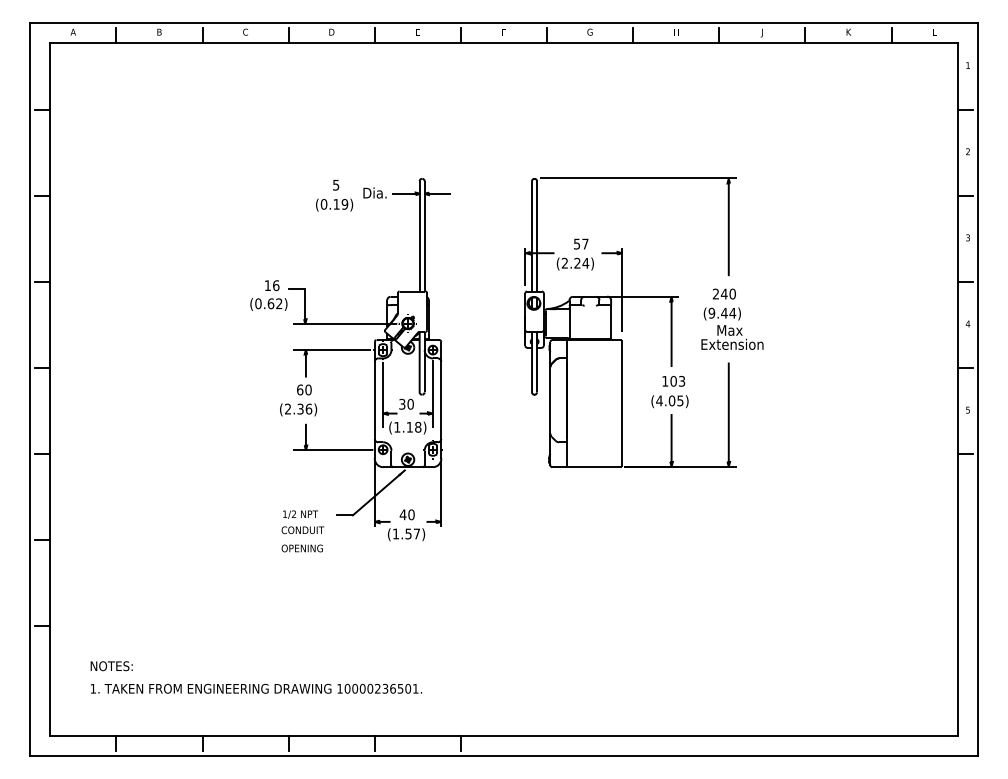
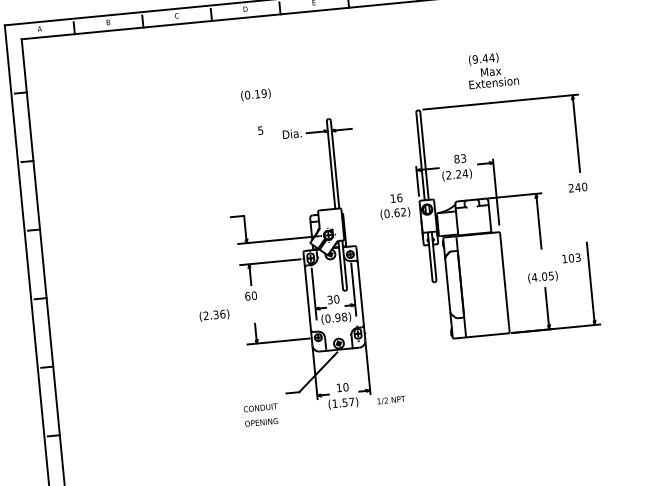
text: (334, 204) -> (255, 94), moved
text: (580, 243) -> (459, 158), 57 -> 83
text: (268, 295) -> (394, 206), moved
text: (732, 328) -> (492, 70), moved
text: (673, 380) -> (571, 257), moved
text: (298, 409) -> (214, 315), moved
text: (403, 426) -> (332, 317), (1.18) -> (0.98)
text: (300, 514) -> (391, 400), moved
text: (402, 514) -> (338, 387), 40 -> 10

